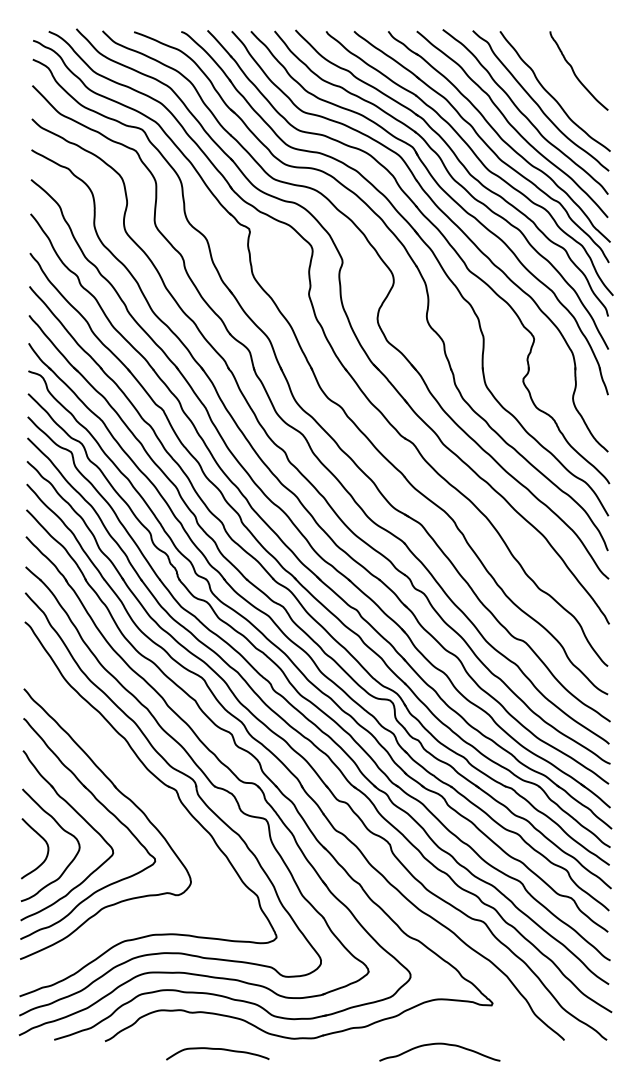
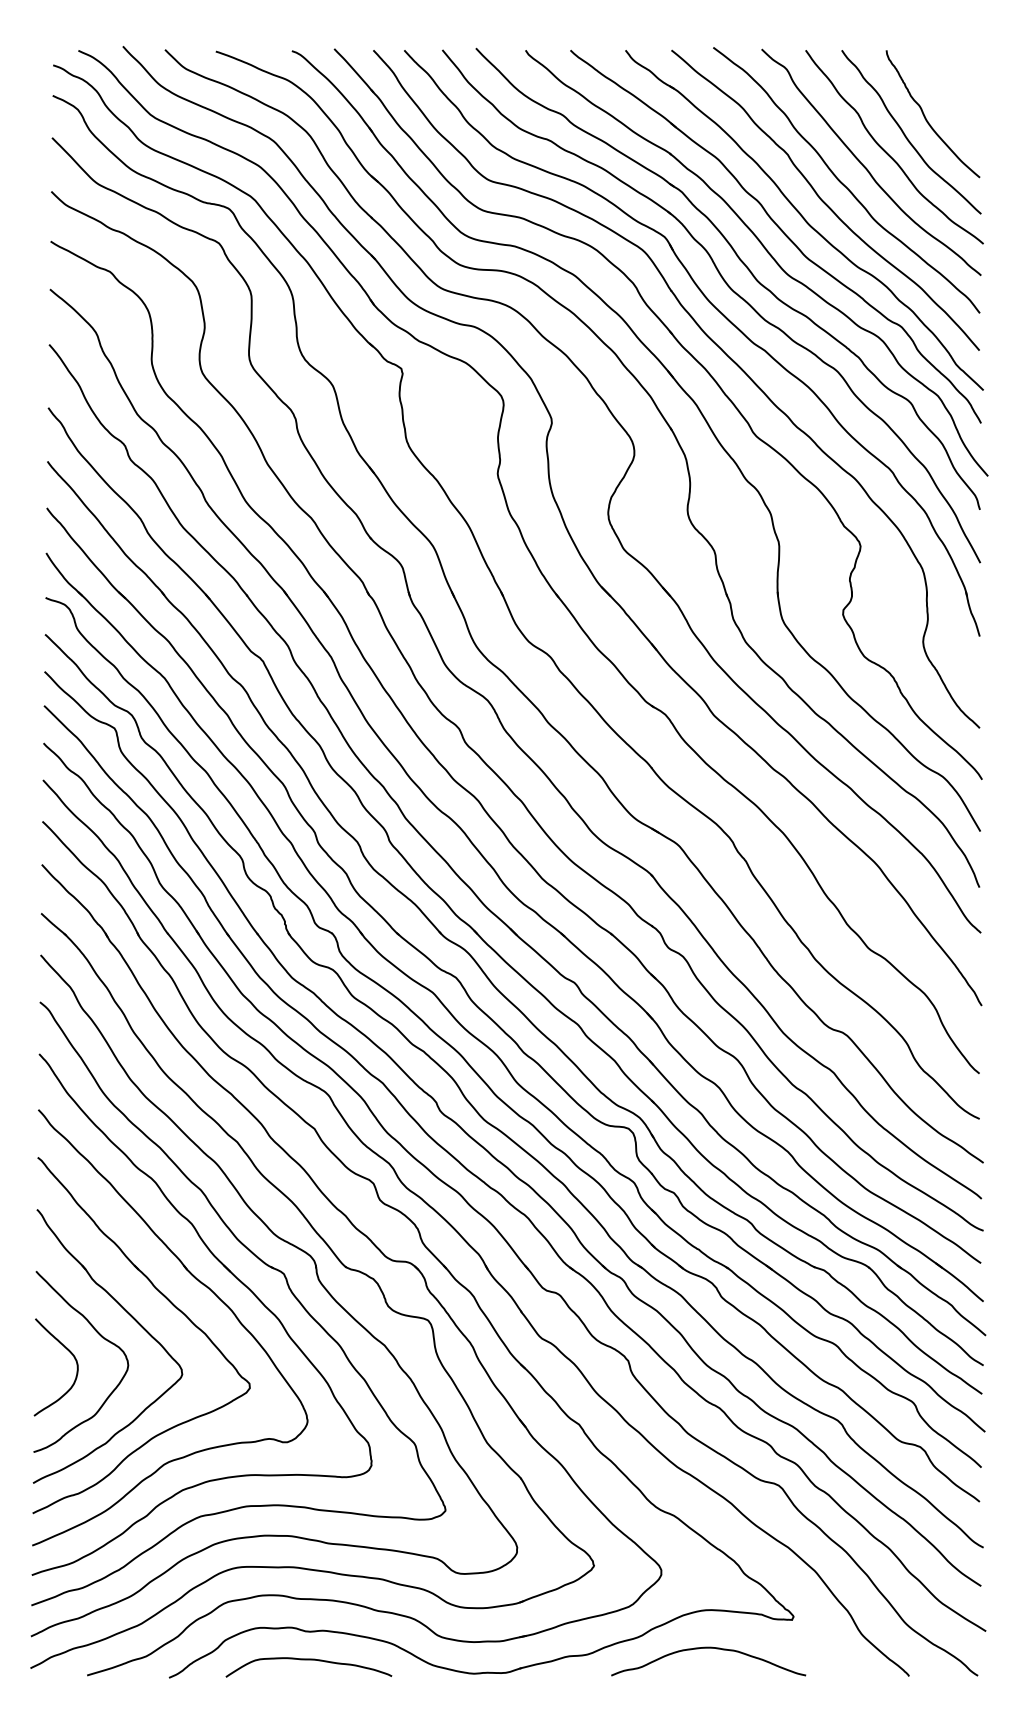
curve: (562, 83) -> (906, 134), added
part: (145, 793) -> (234, 1278), added
curve: (439, 1044) -> (708, 1649), moved
curve: (217, 1049) -> (308, 1660), moved

